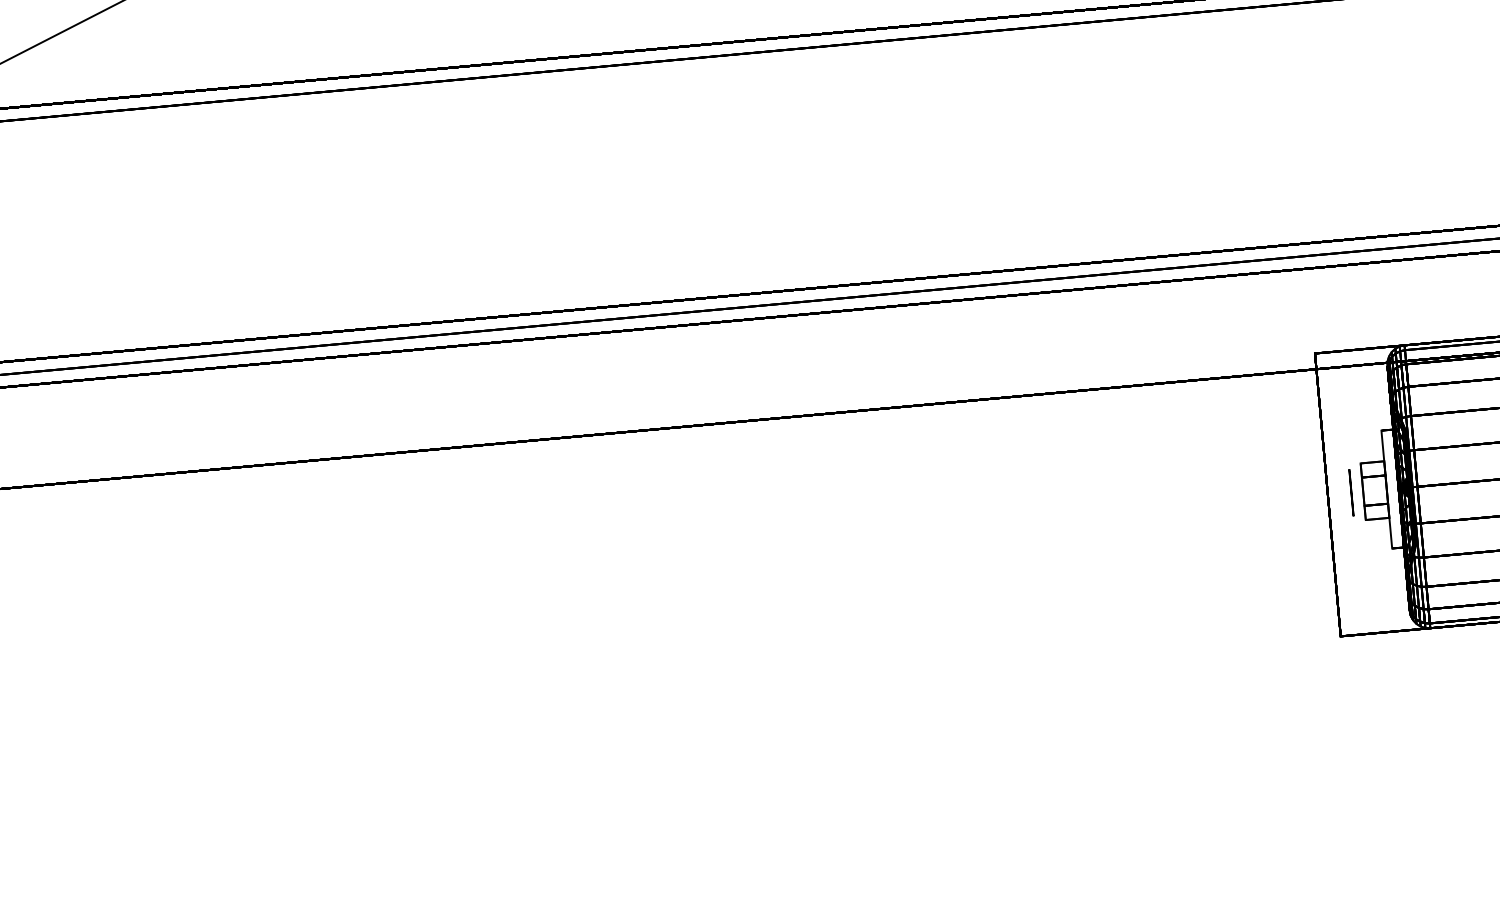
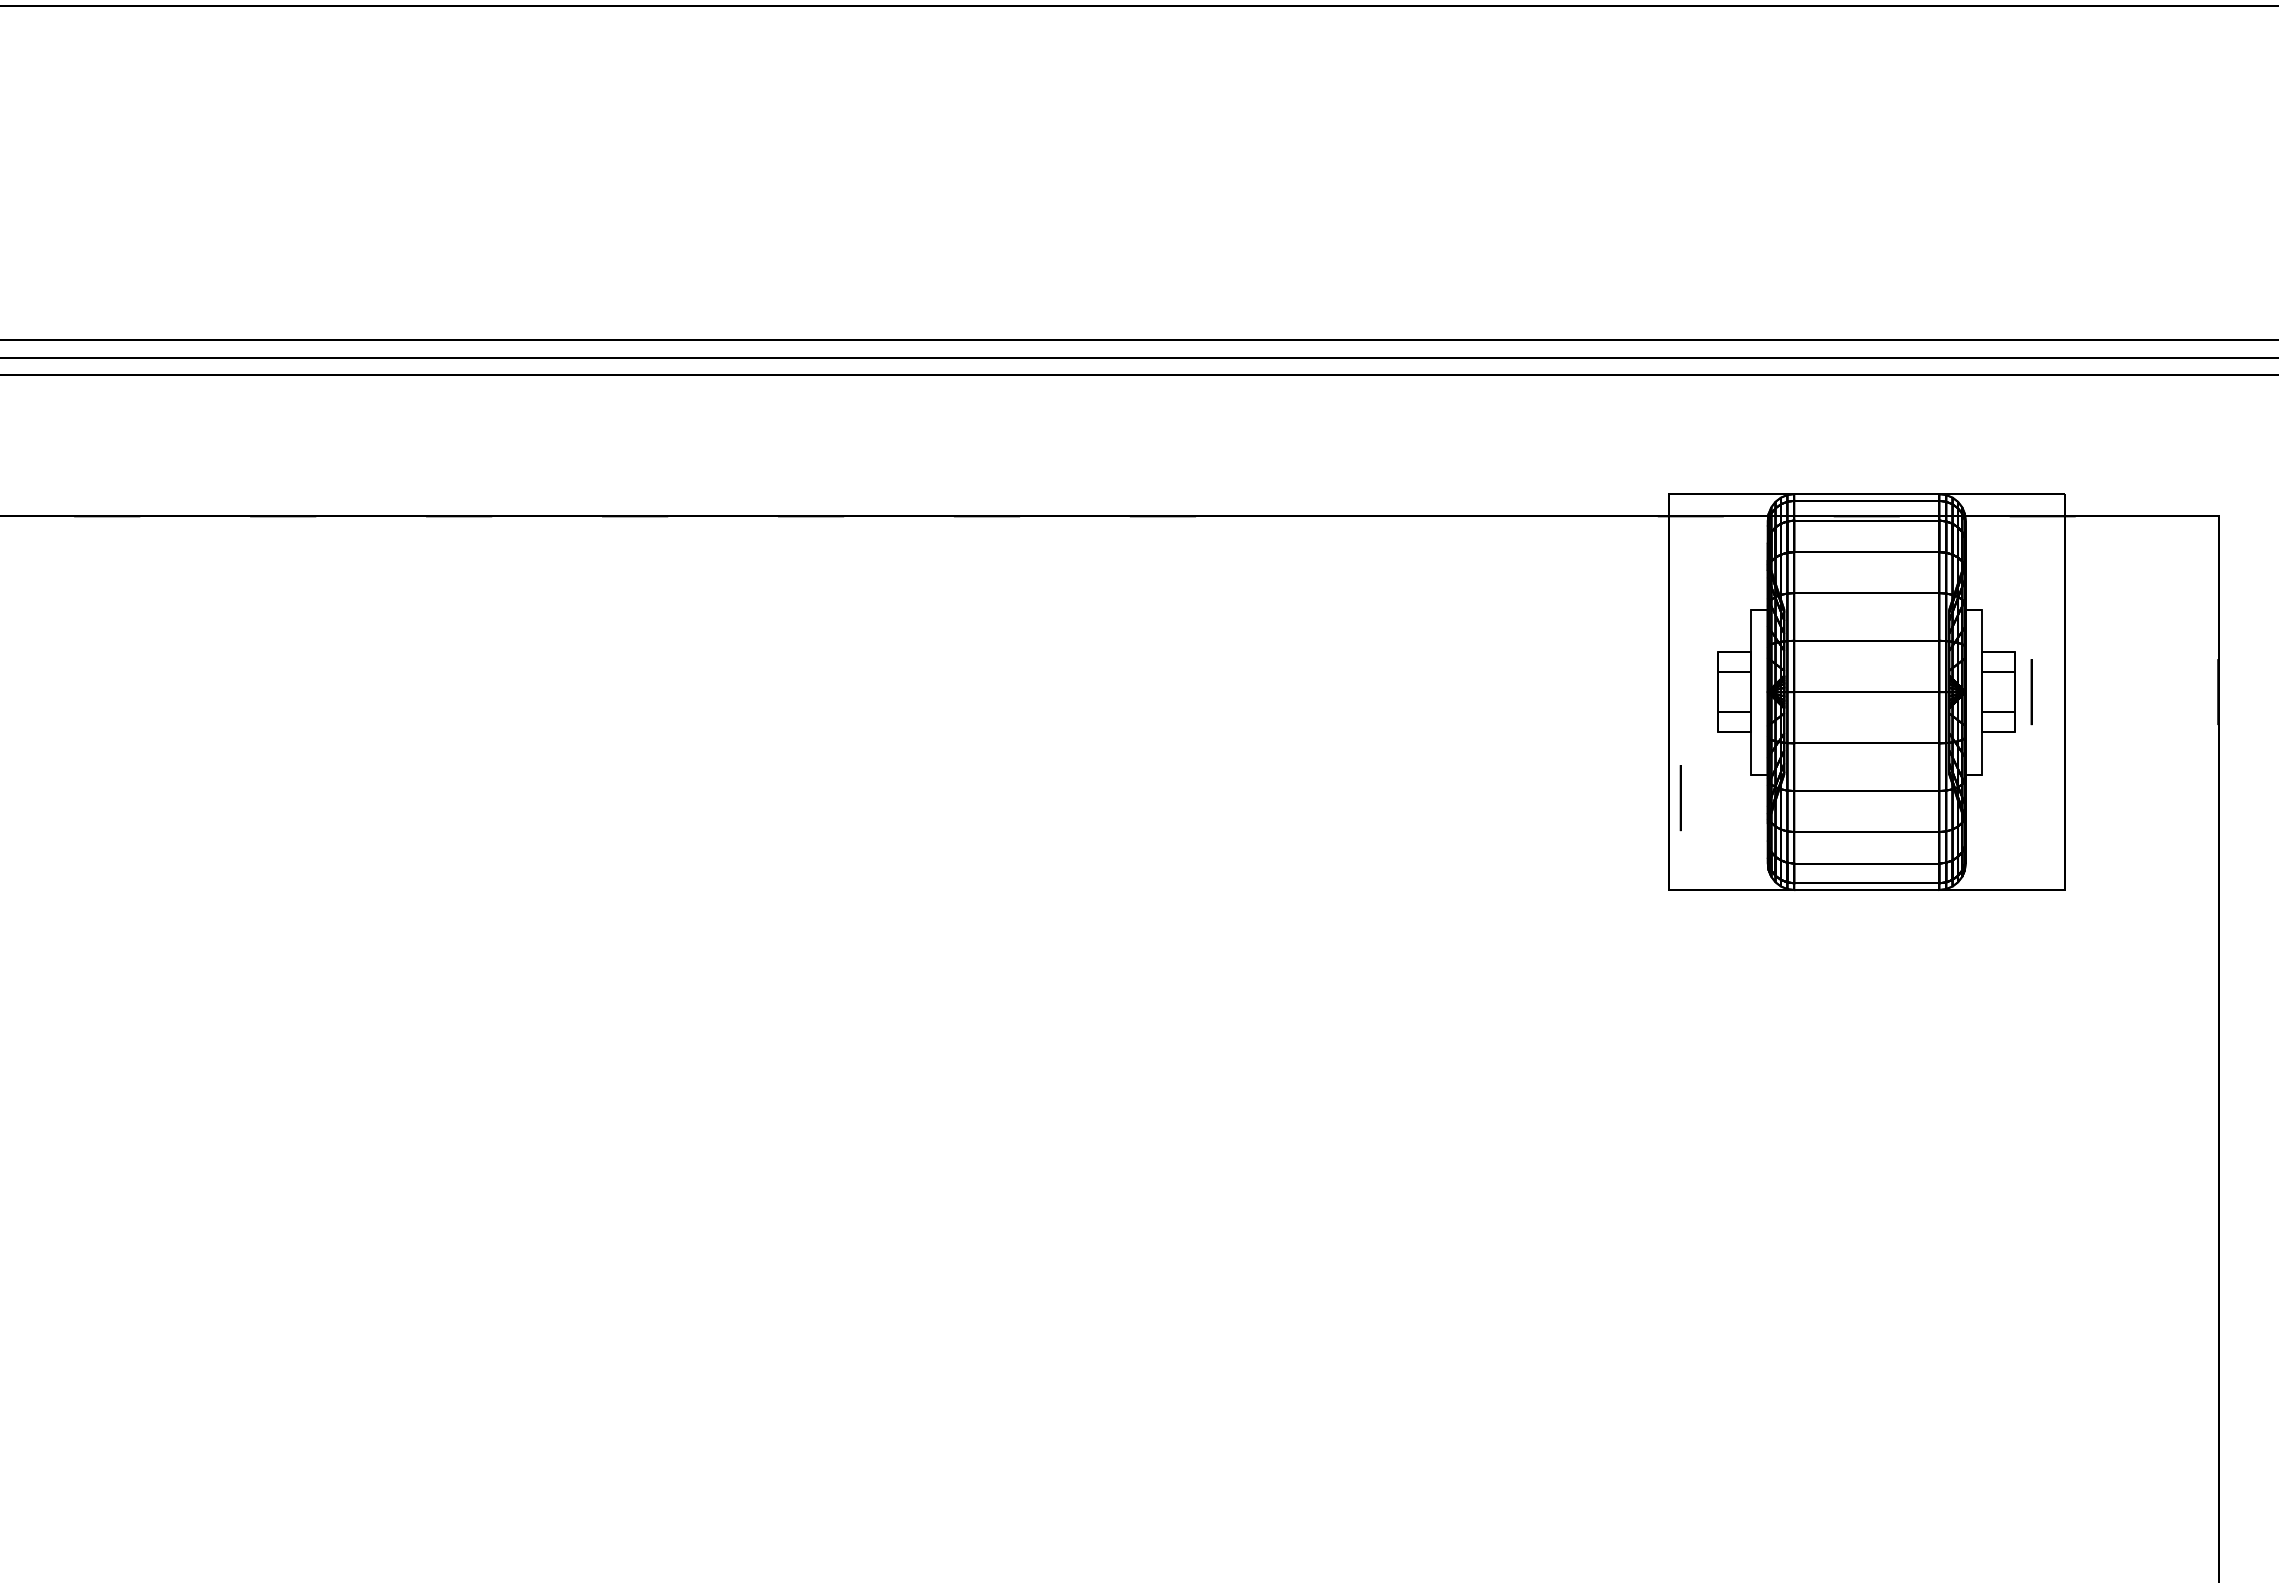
circle: (1351, 493) -> (1680, 798), moved

